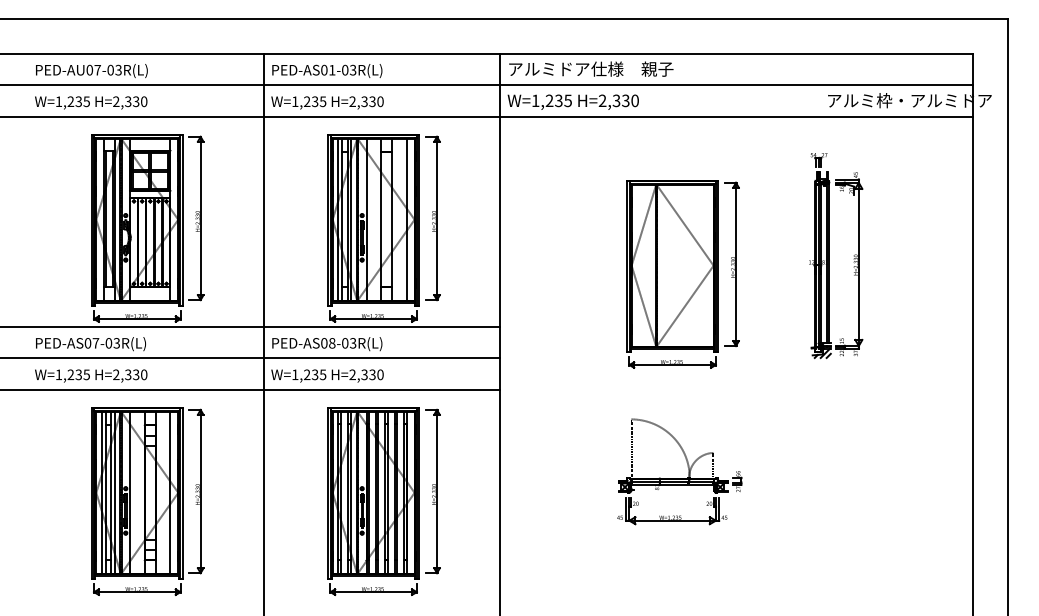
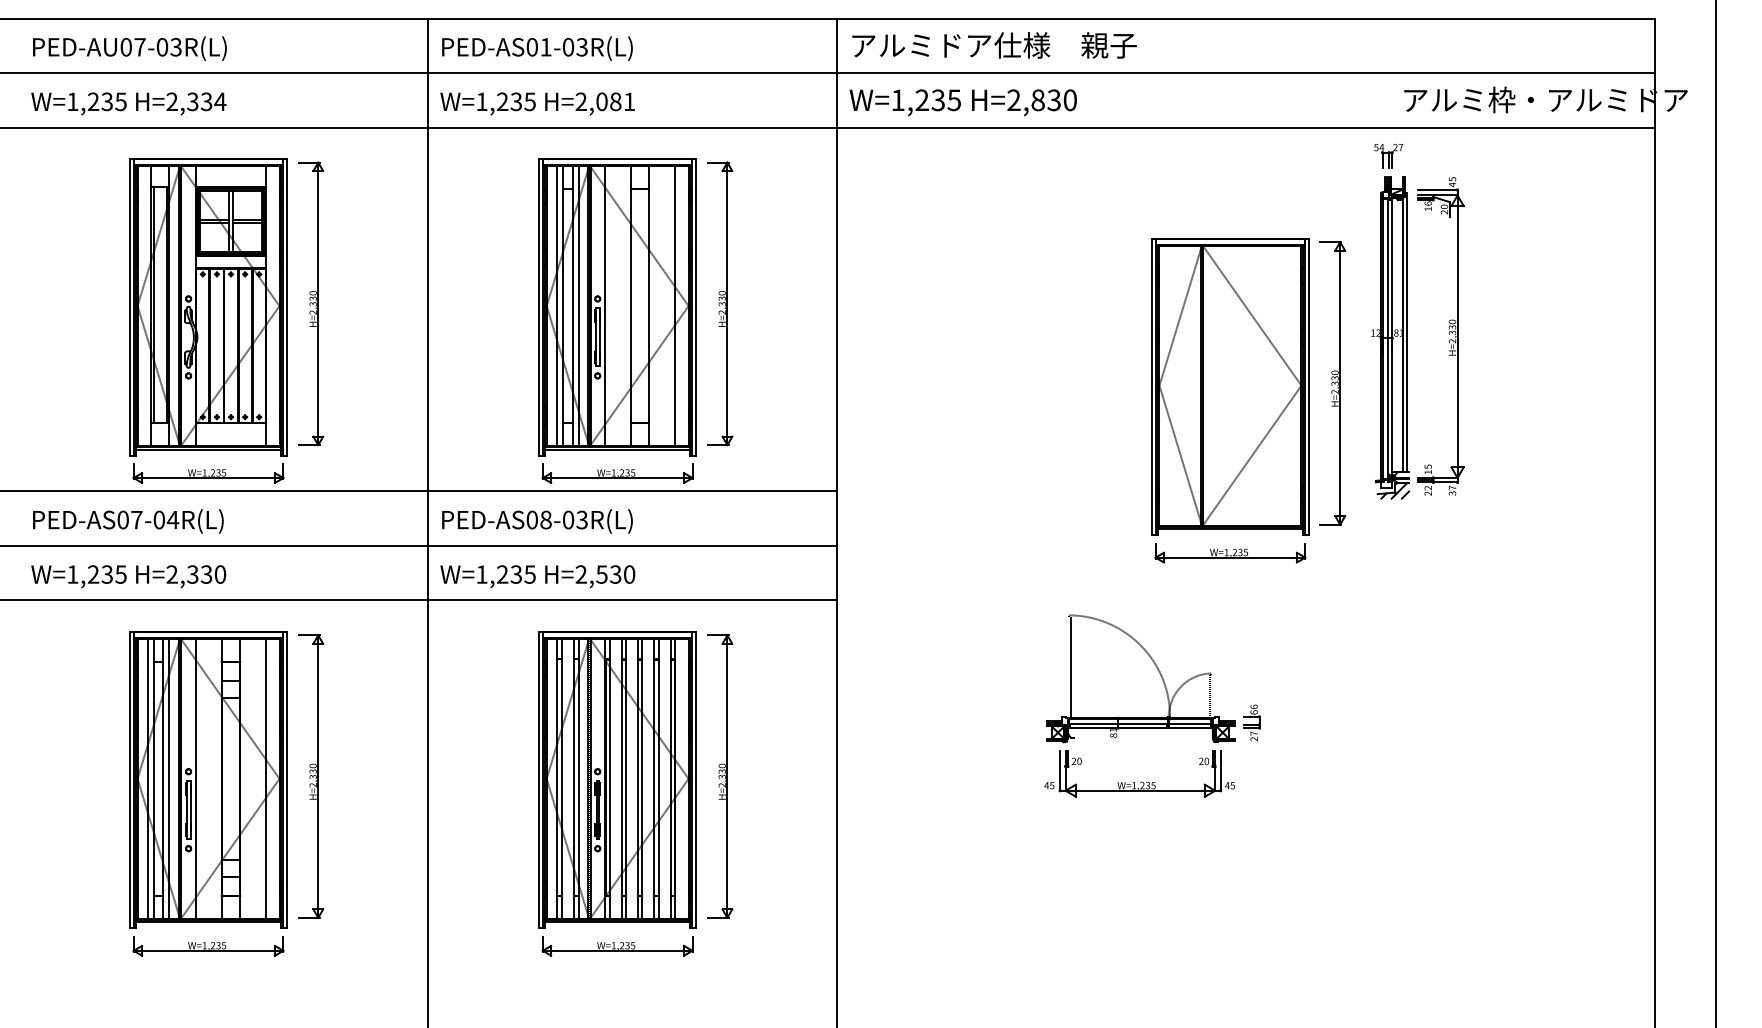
text: (616, 100) -> (1038, 99), H=2,330 -> H=2,830
text: (143, 101) -> (219, 101), H=2,330 -> H=2,334
text: (372, 101) -> (615, 101), H=2,330 -> H=2,081
part: (829, 256) -> (1406, 322), moved
part: (682, 274) -> (1247, 400), moved
text: (116, 343) -> (172, 520), PED-AS07-03R(L) -> PED-AS07-04R(L)
text: (364, 374) -> (601, 573), H=2,330 -> H=2,530
part: (679, 478) -> (1152, 717), moved

